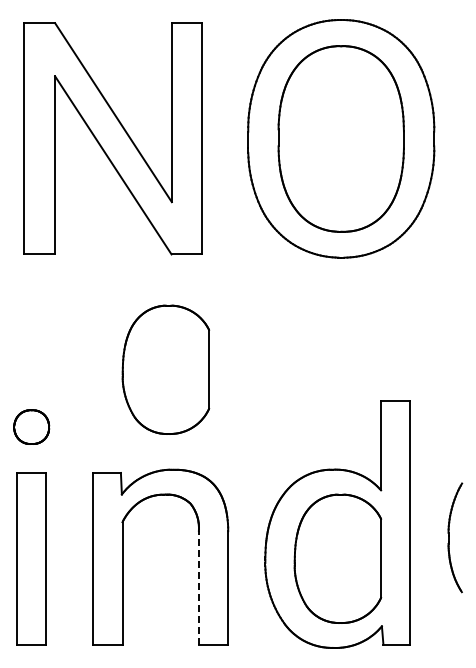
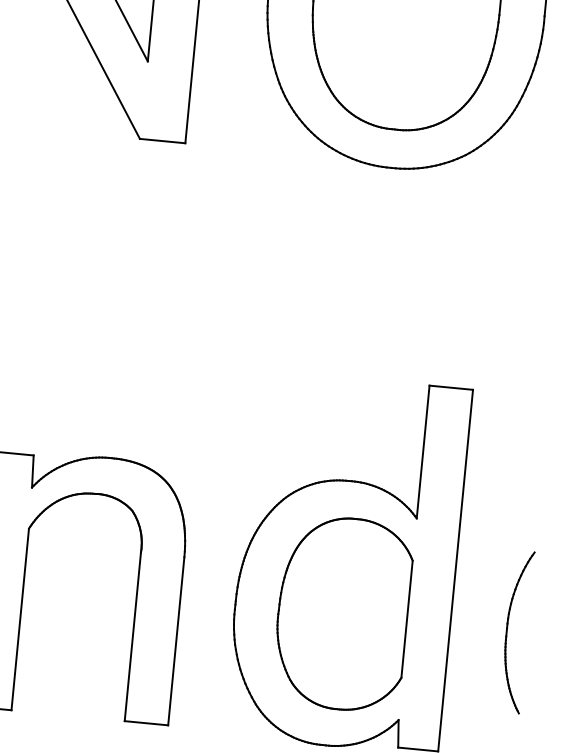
part: (165, 369) -> (114, 308), removed
part: (455, 537) -> (517, 631), moved
line: (198, 587) -> (132, 636), dashed -> solid

